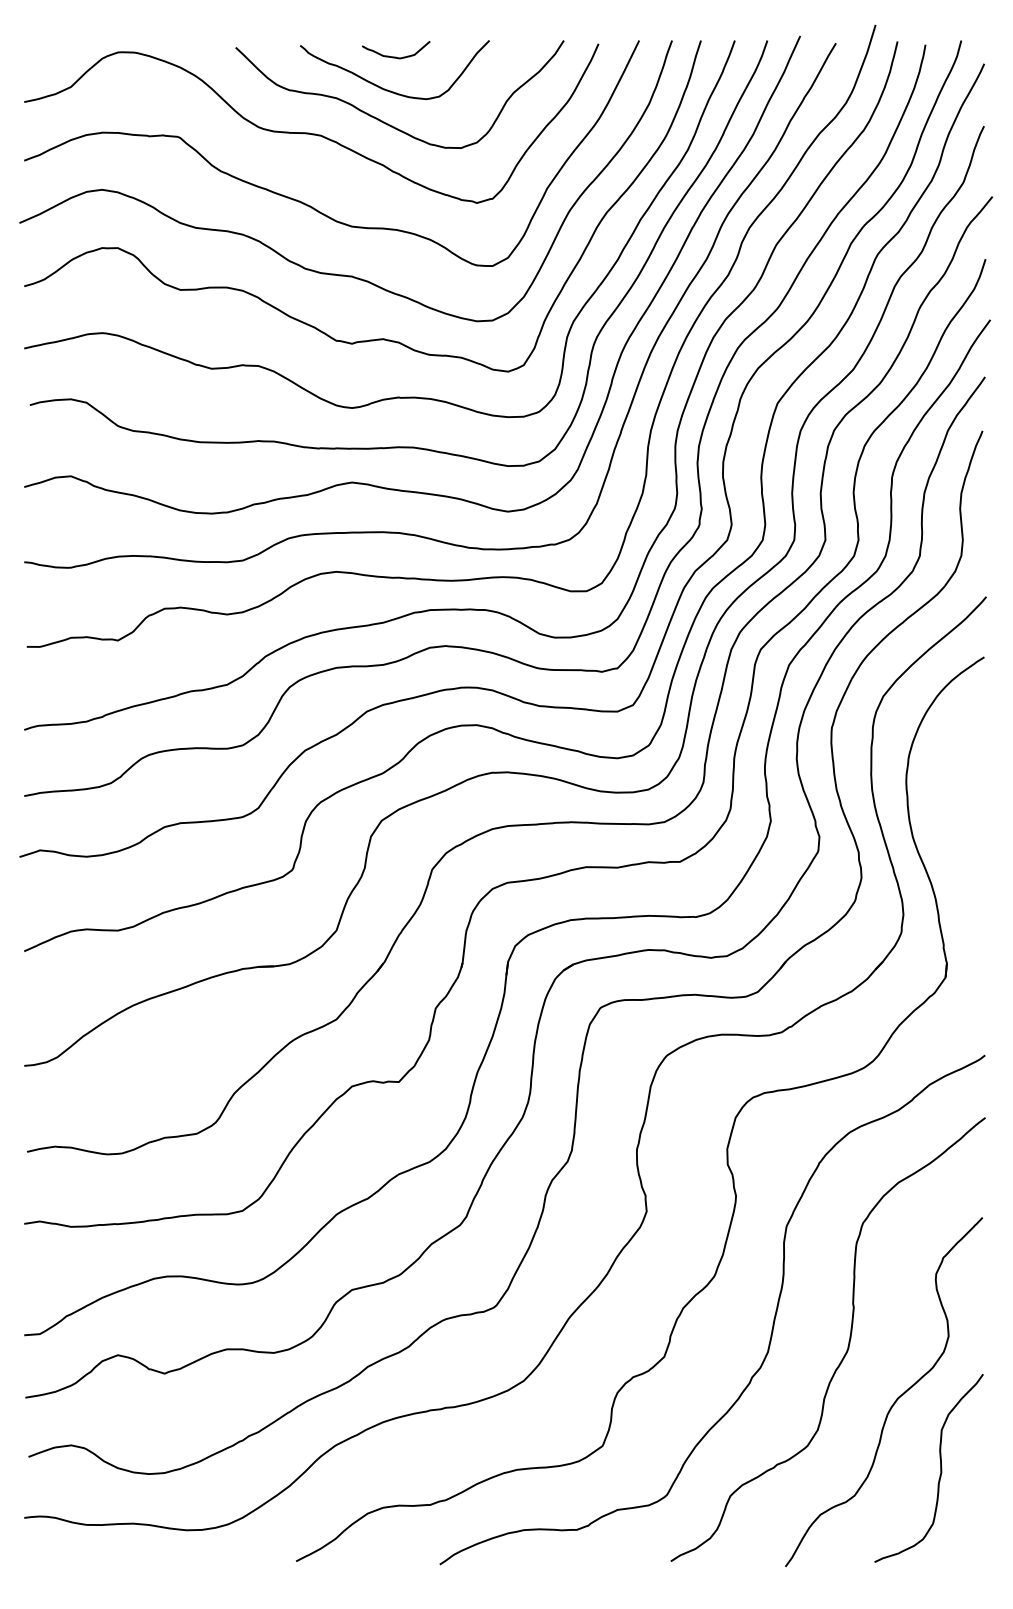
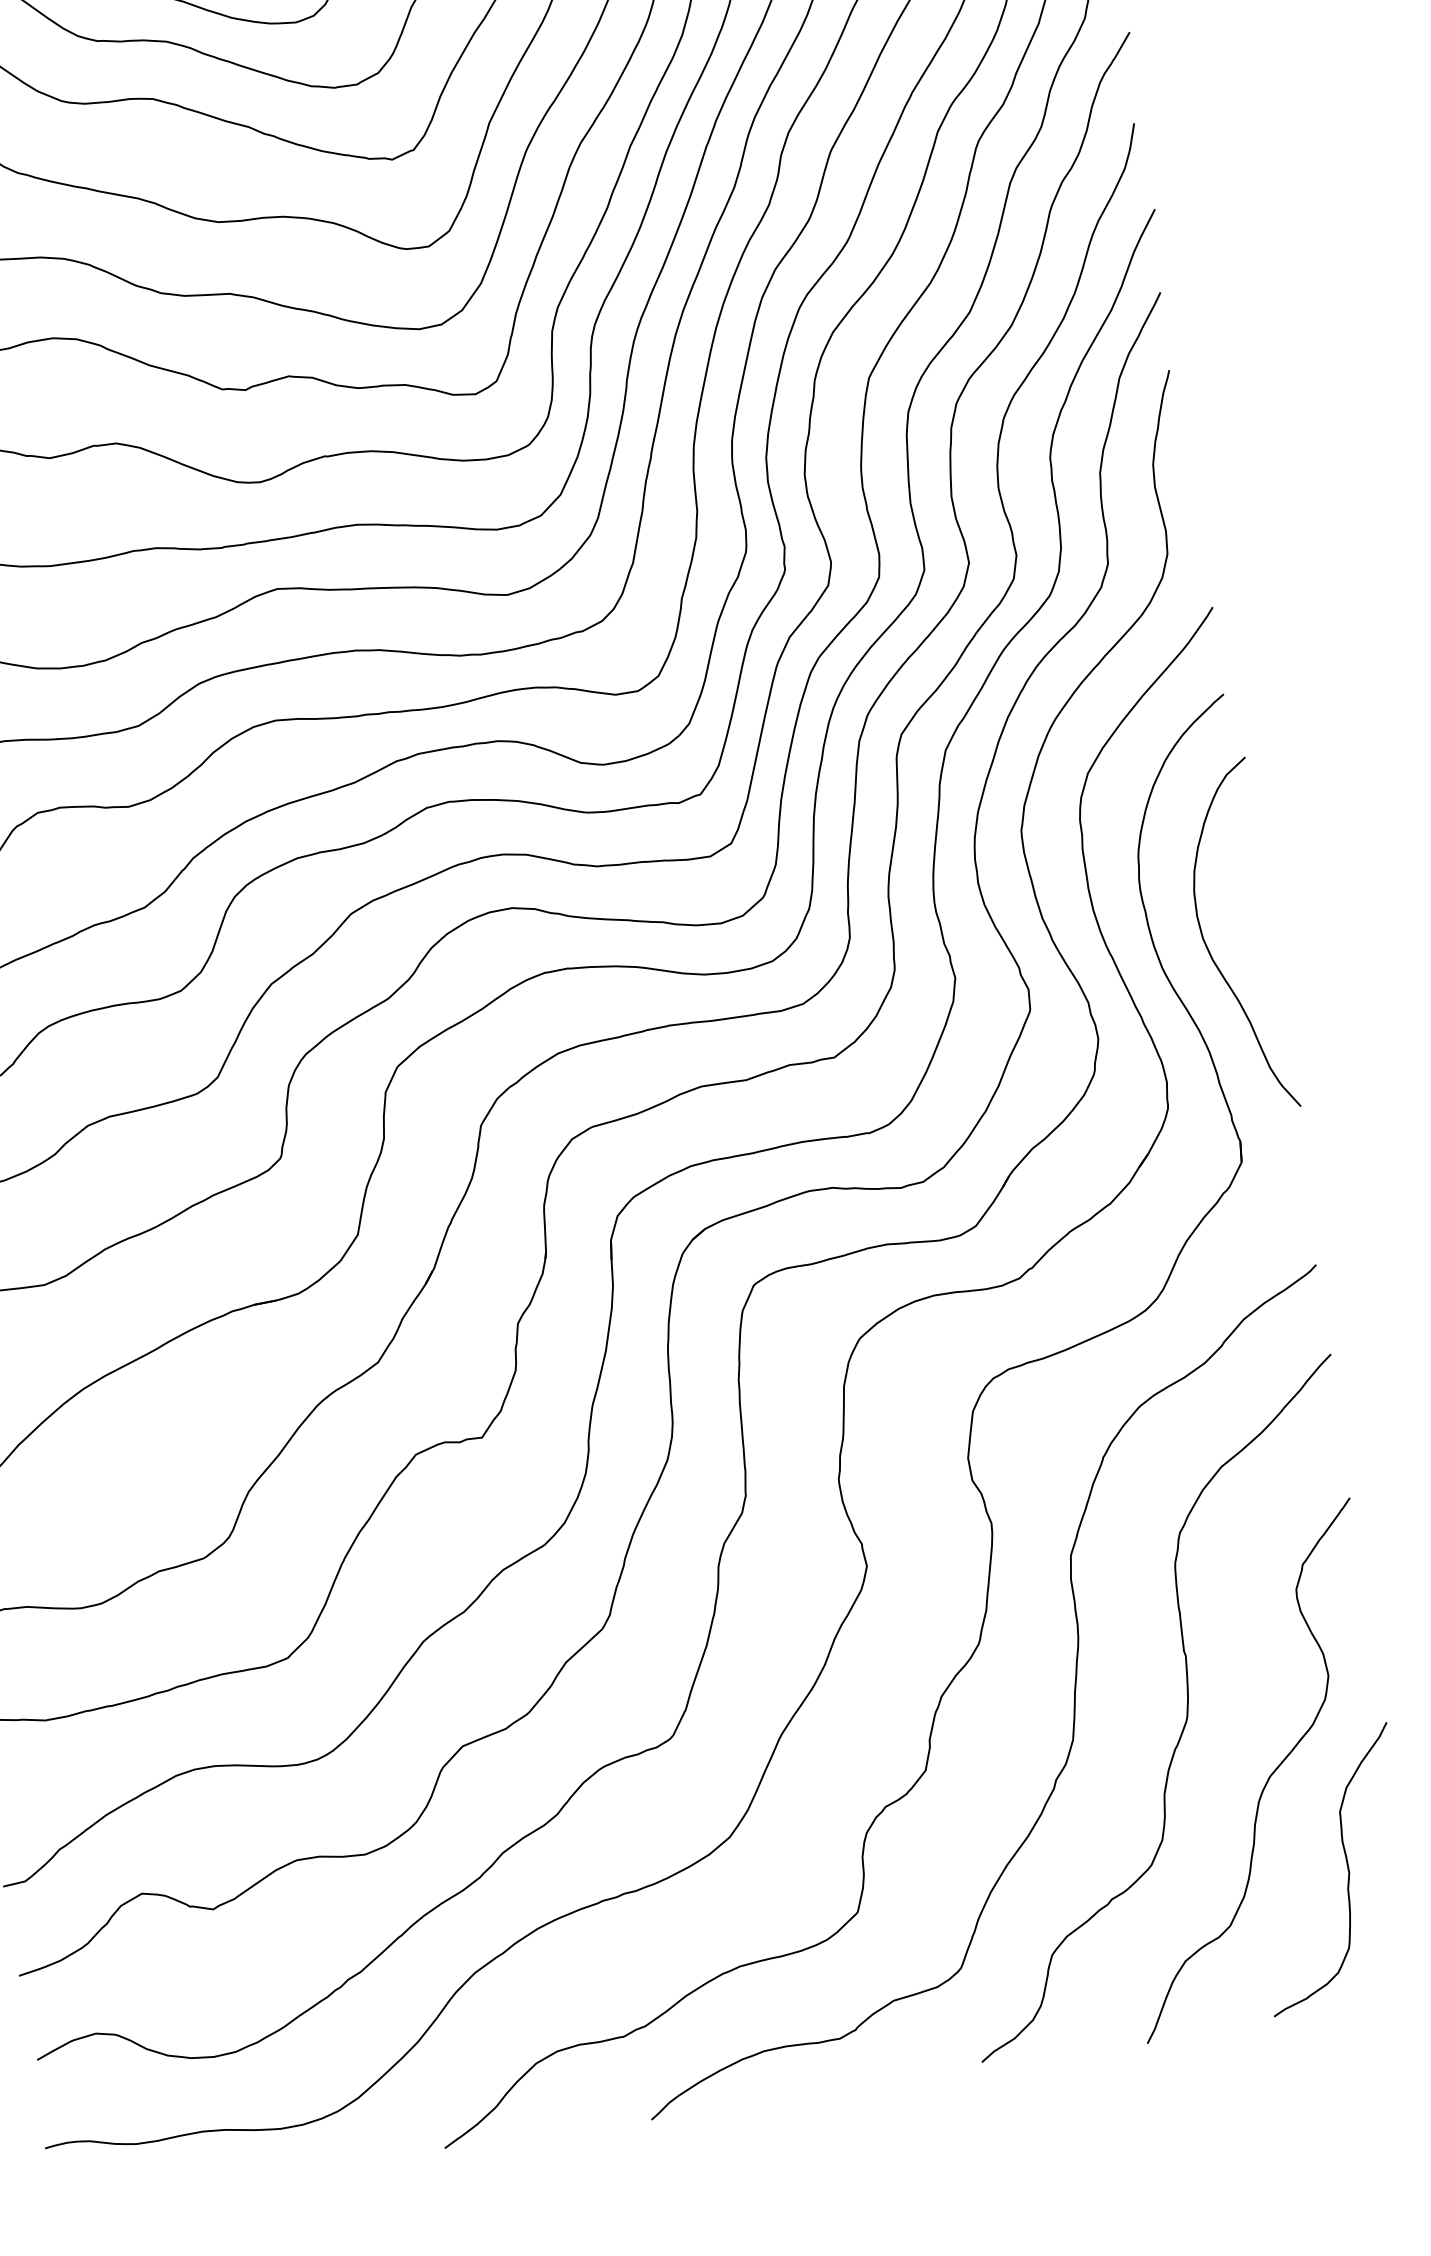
curve: (947, 830) -> (1210, 951), added

